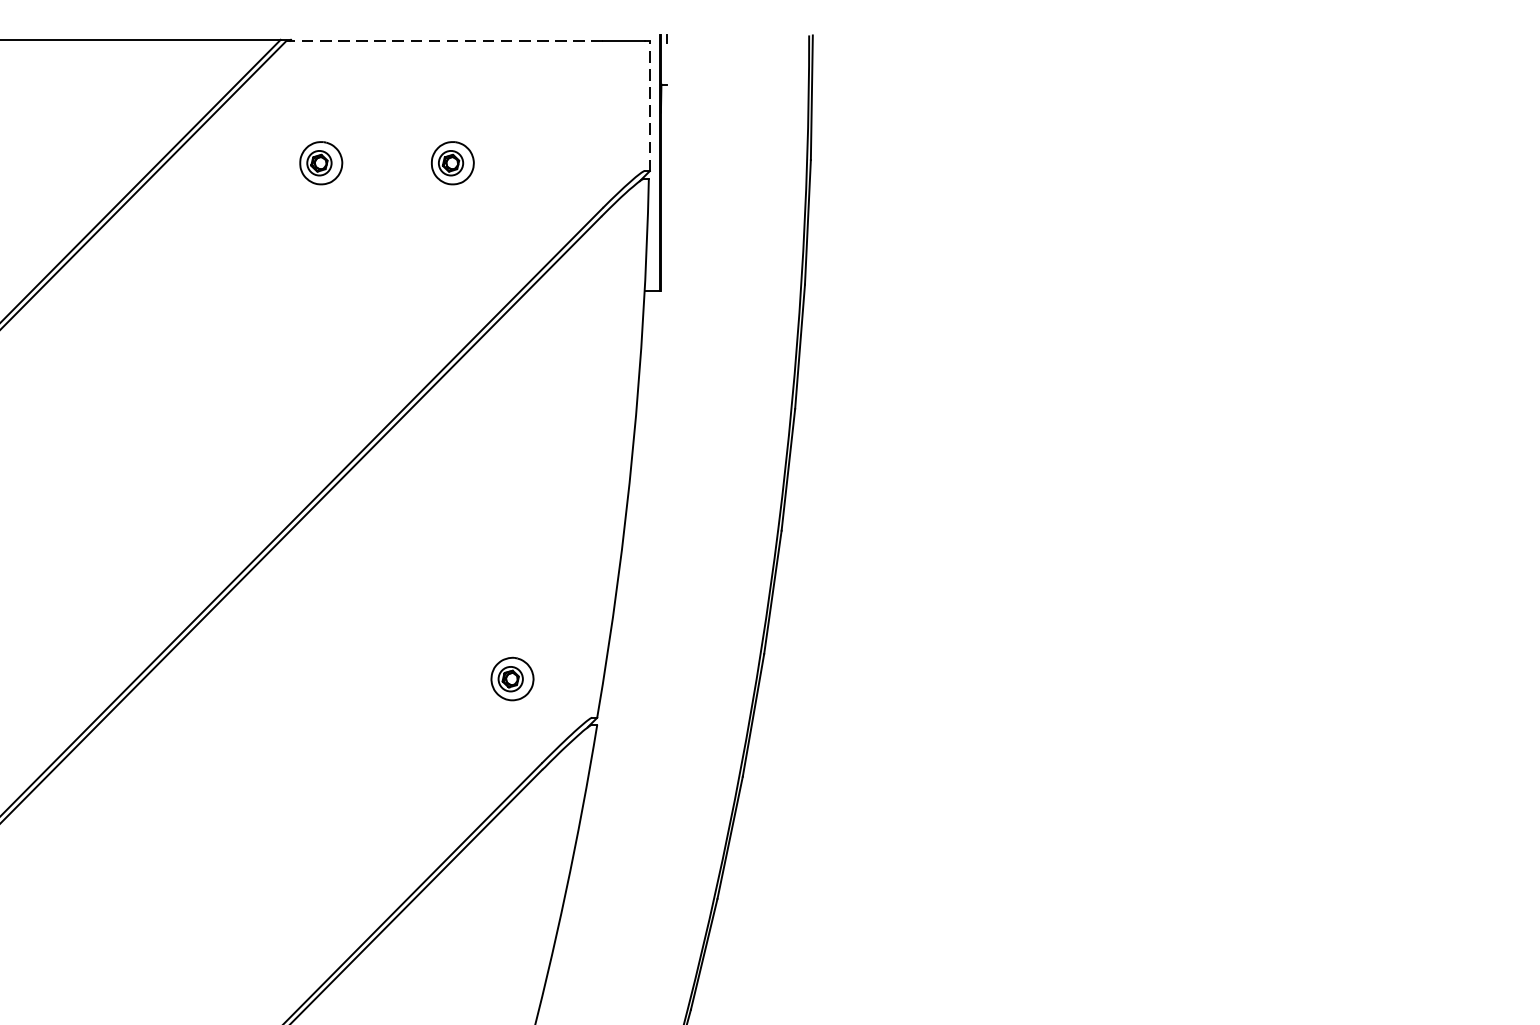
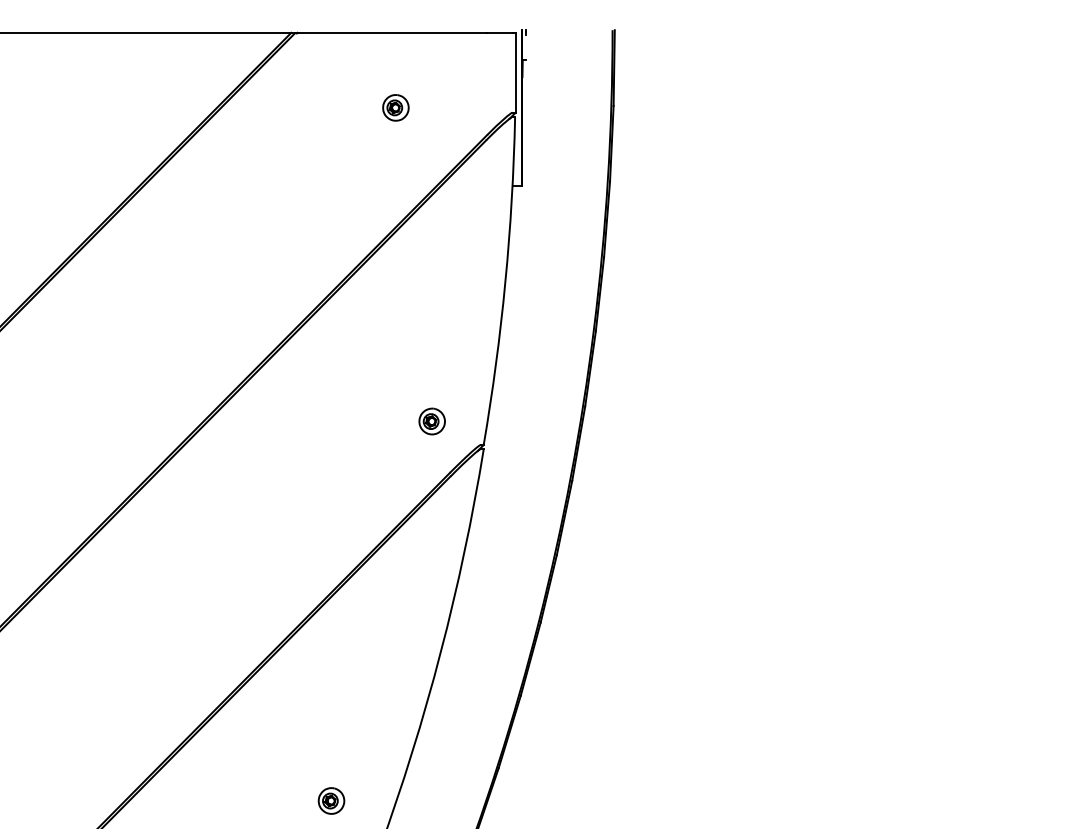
line: (443, 40) -> (390, 33), dashed -> solid
line: (649, 106) -> (515, 73), dashed -> solid
part: (320, 162) -> (315, 107), removed

